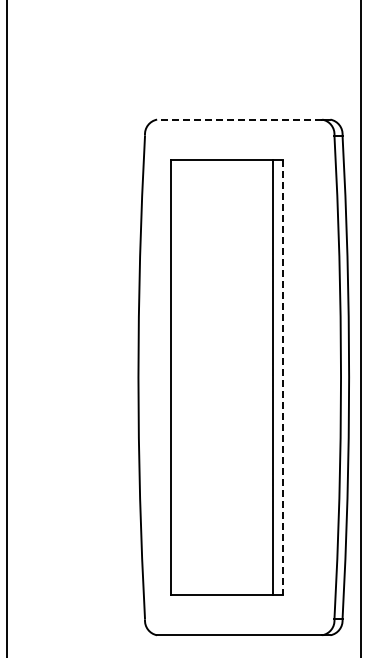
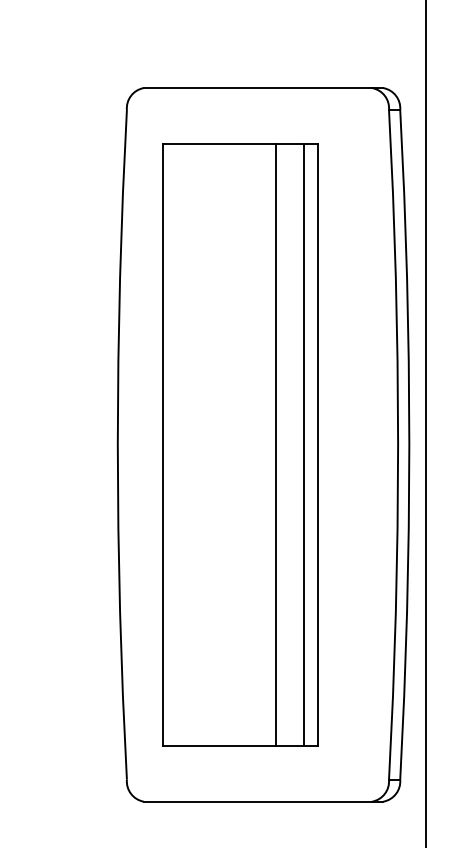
line: (239, 119) -> (257, 87), dashed -> solid
line: (252, 377) -> (275, 444), added
line: (283, 377) -> (318, 444), dashed -> solid

